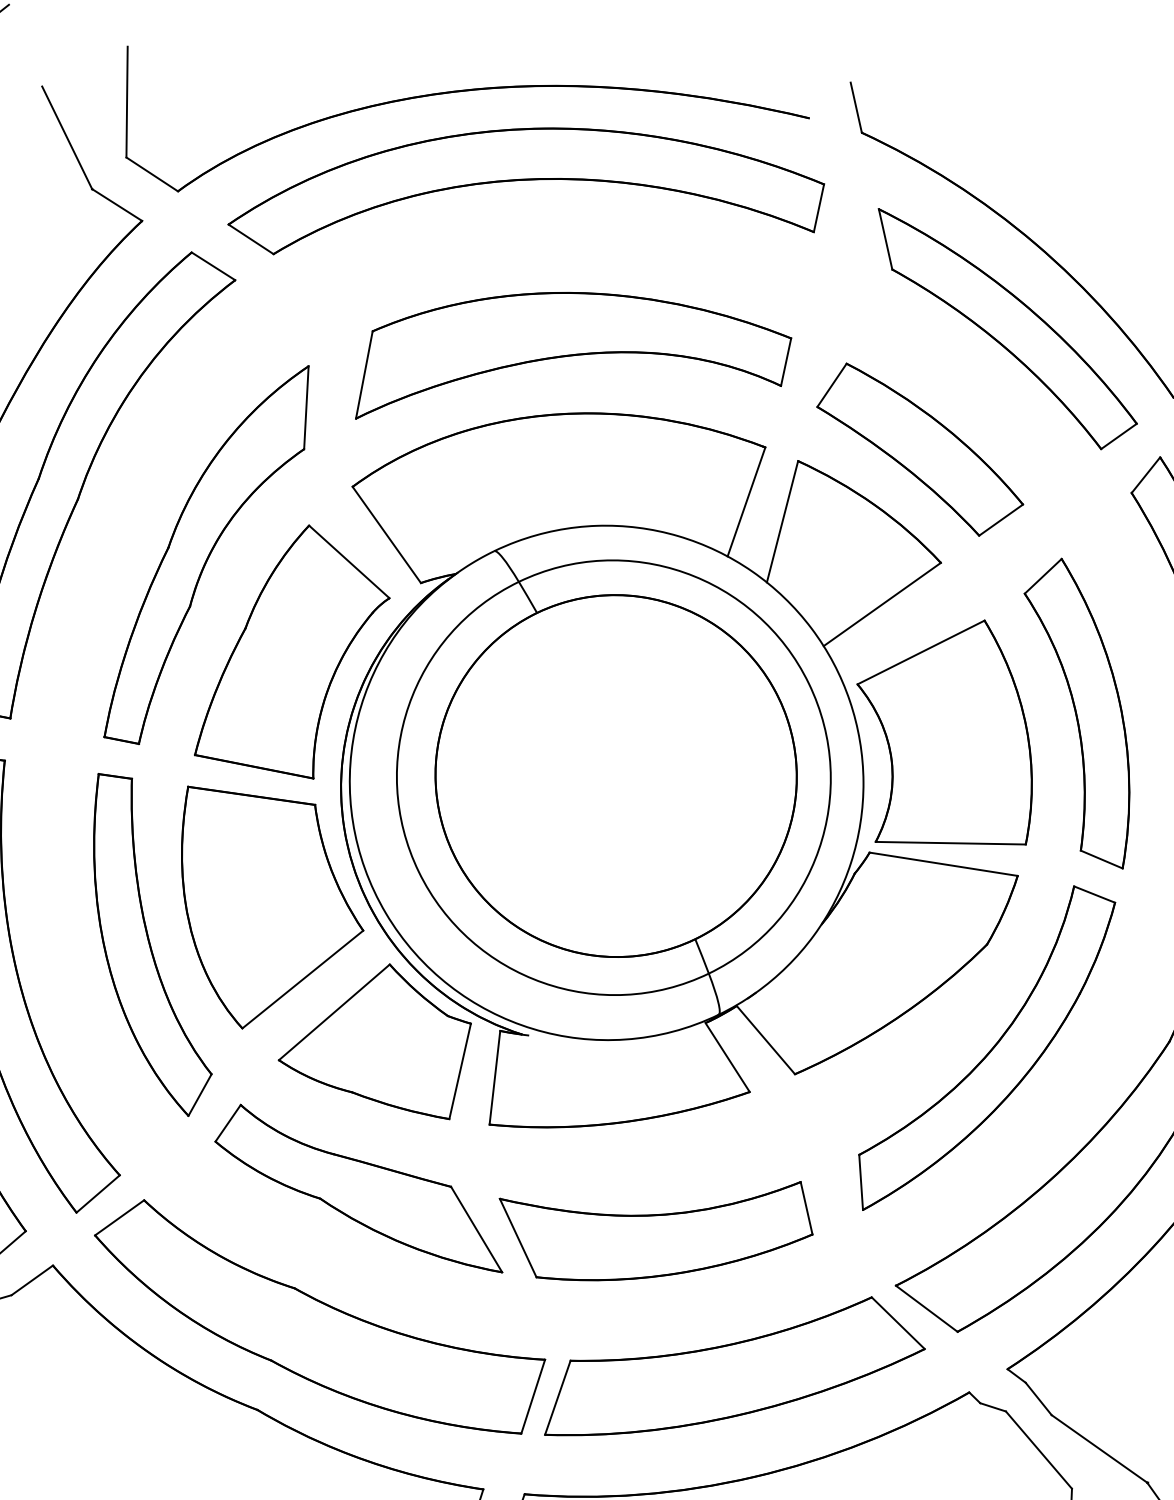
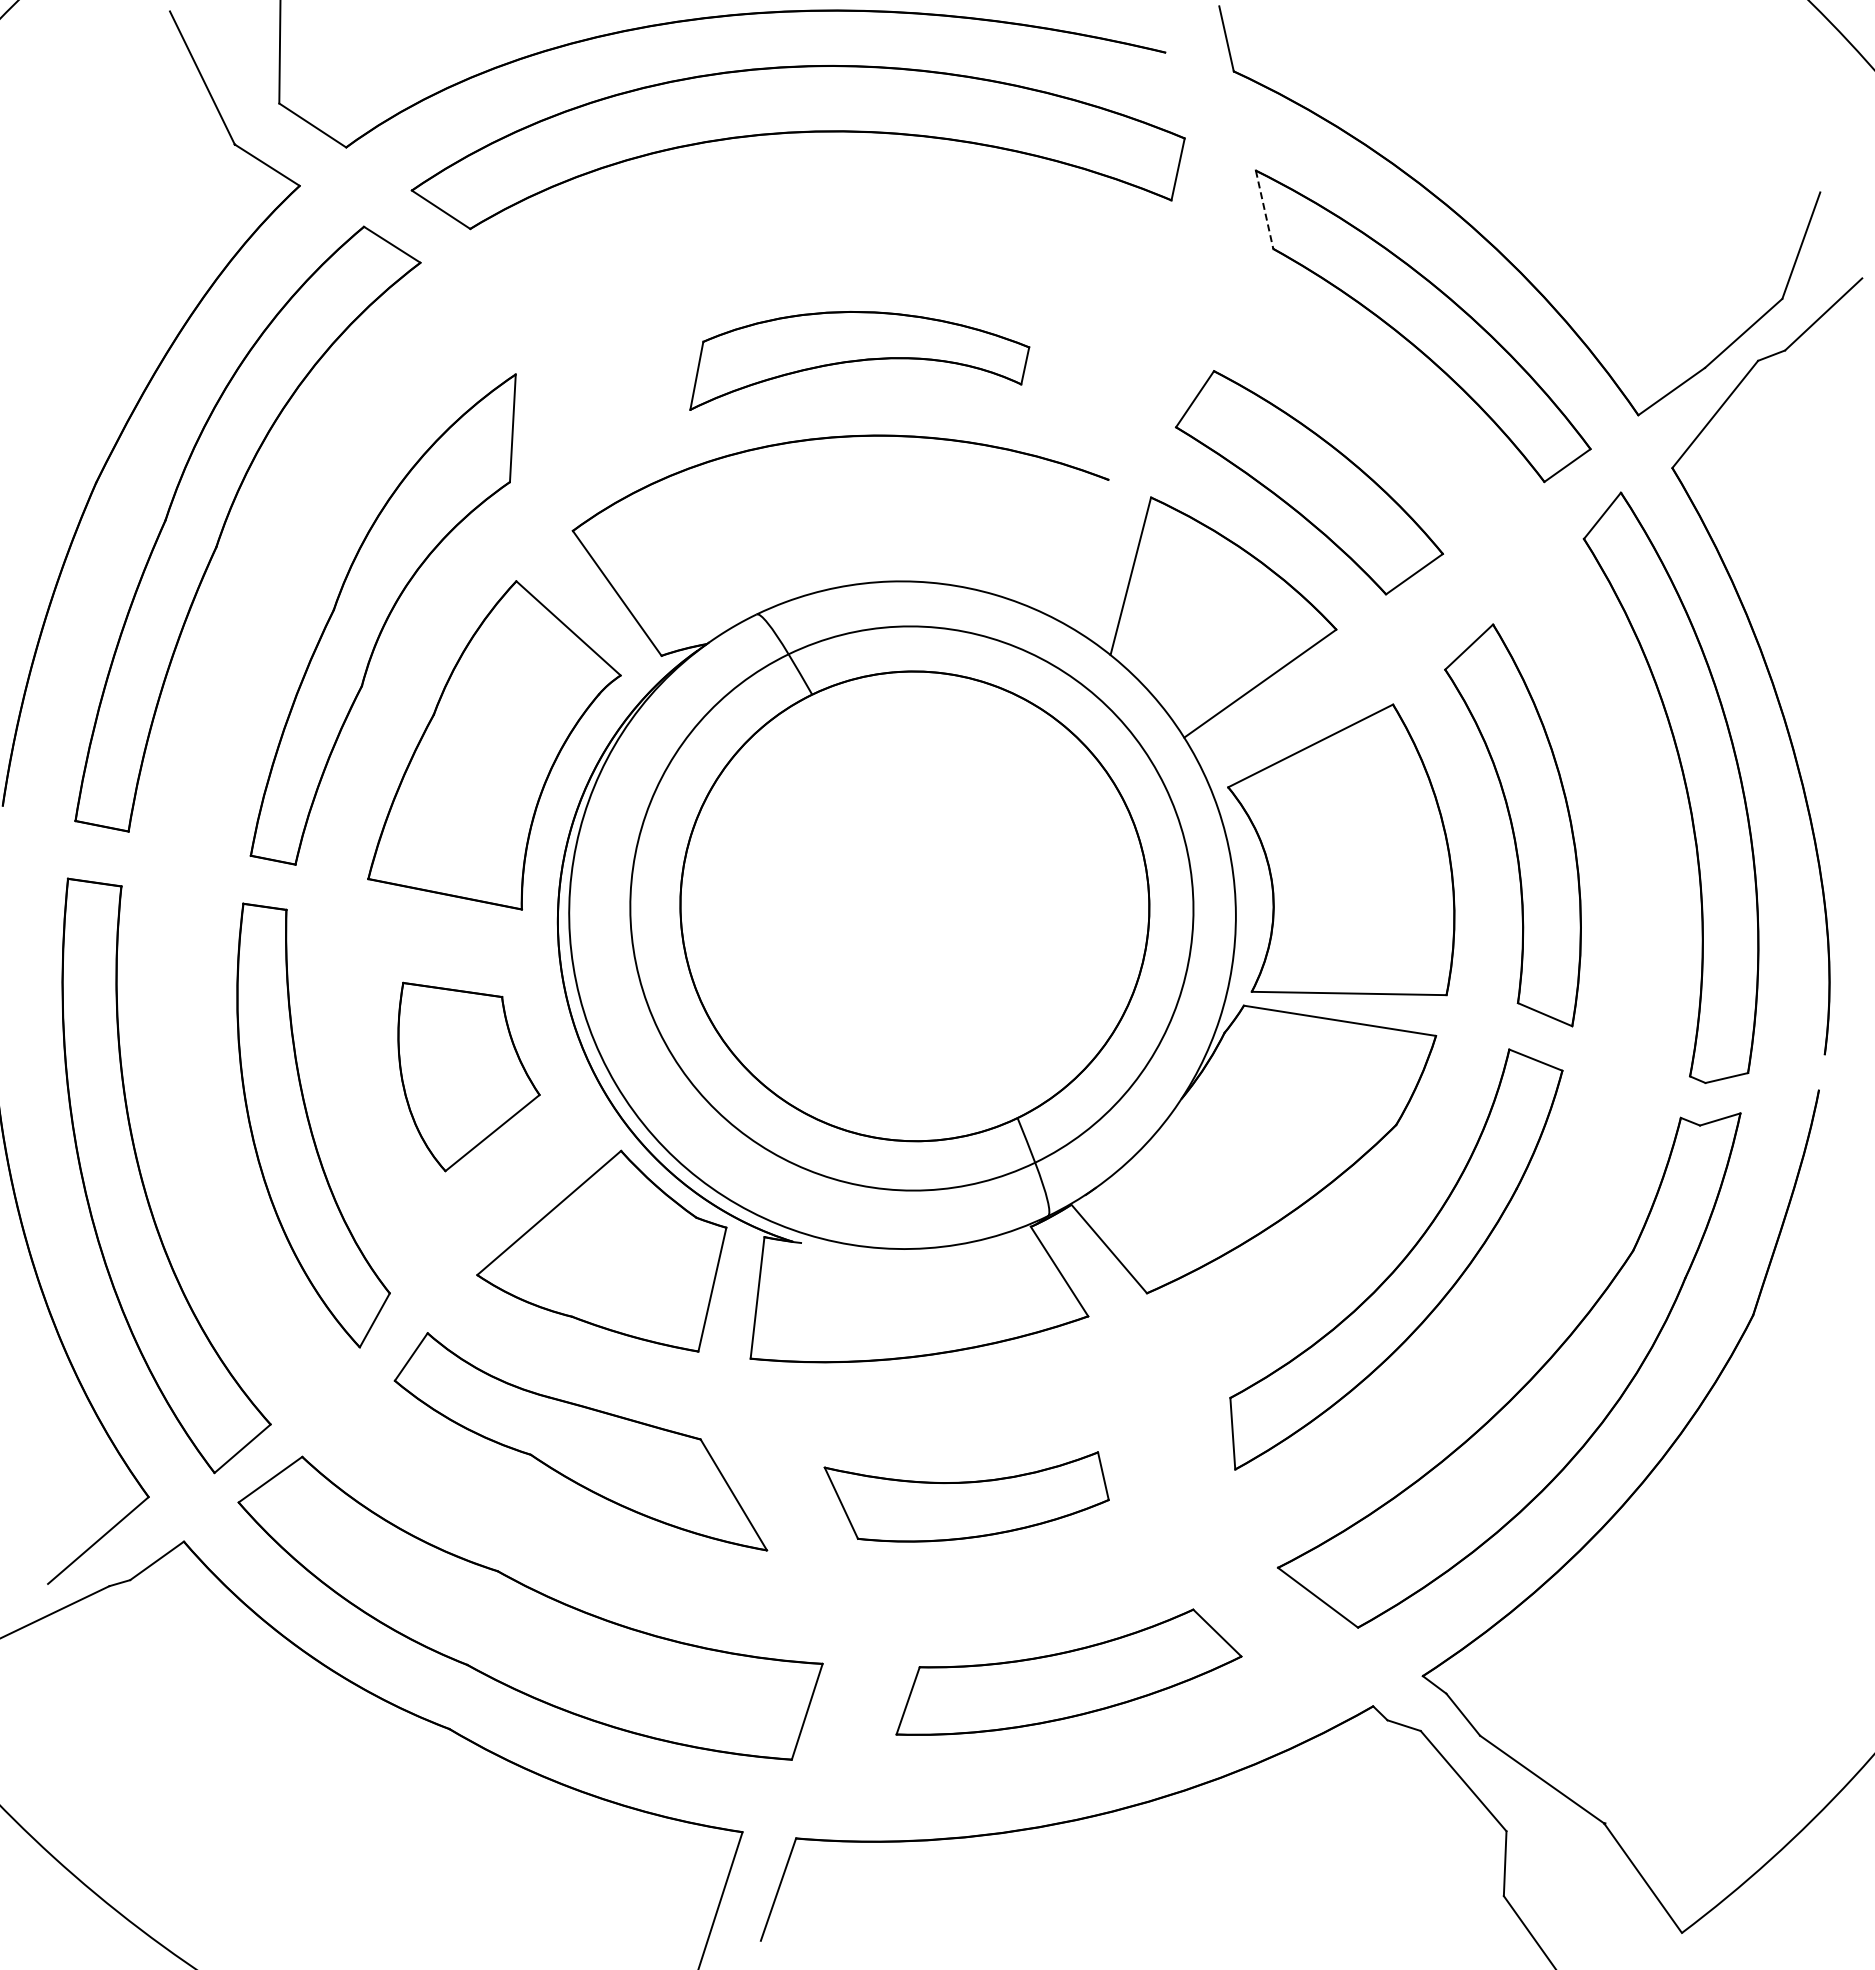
line: (885, 239) -> (1264, 209), solid -> dashed
part: (573, 355) -> (859, 360), size x0.6
line: (746, 501) -> (1083, 550), removed
part: (272, 907) -> (468, 1076), size x0.6
part: (655, 1230) -> (966, 1496), size x0.7
part: (734, 1365) -> (1068, 1671), size x0.7

